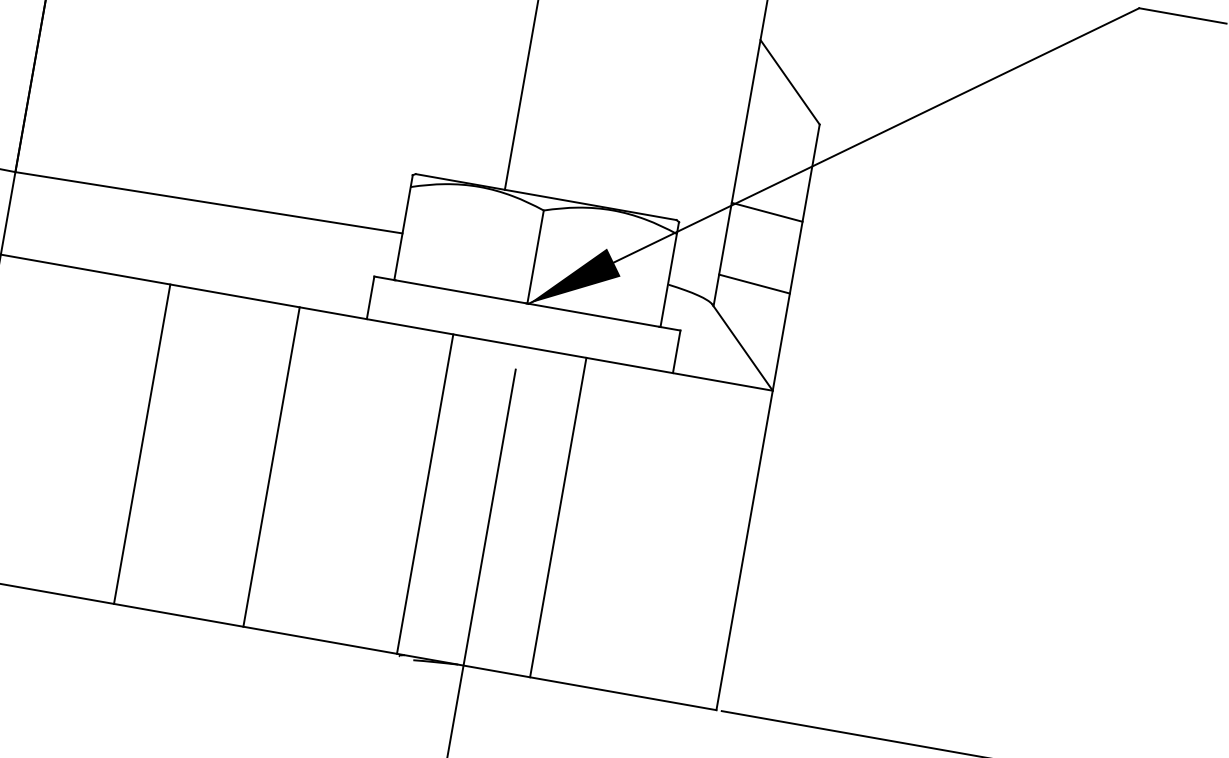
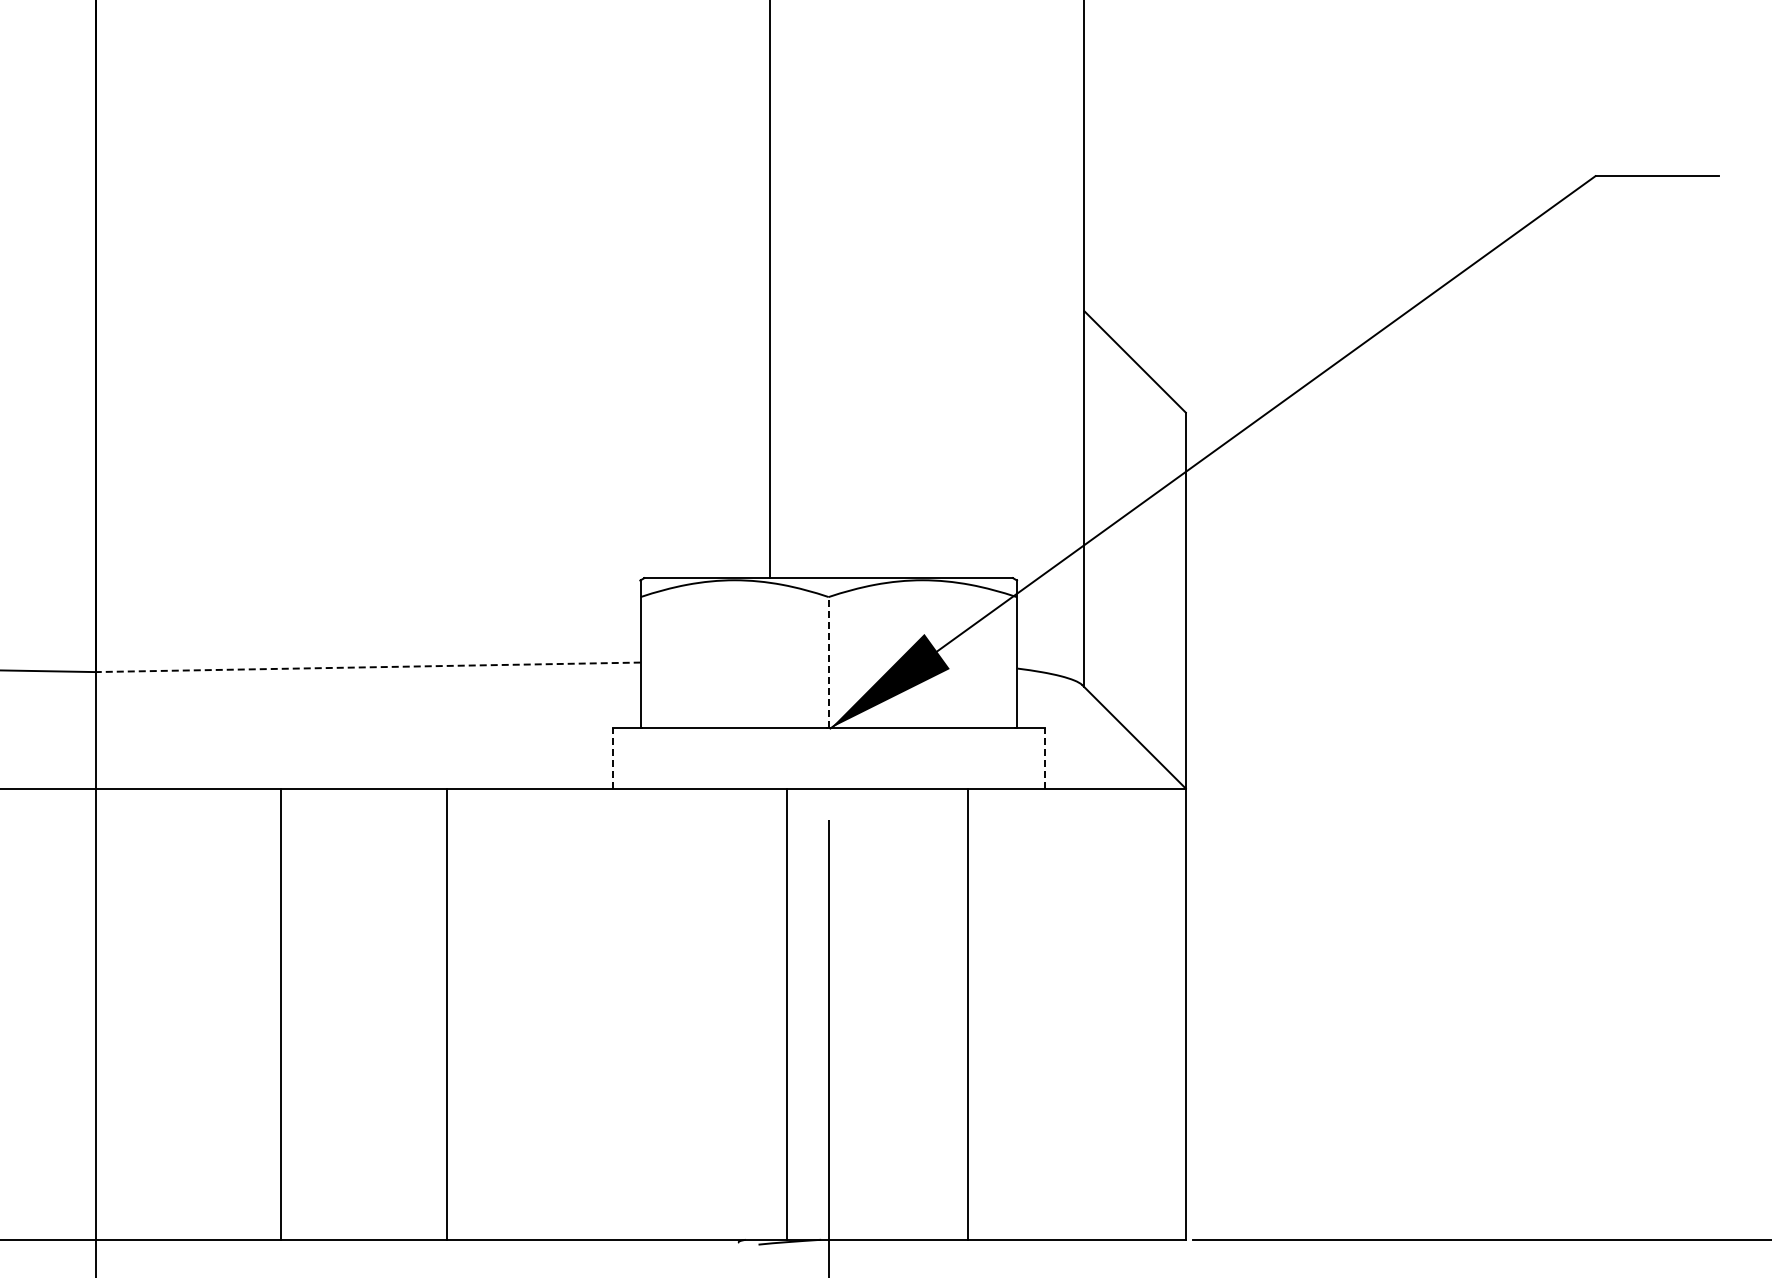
line: (209, 202) -> (368, 667), solid -> dashed
line: (766, 212) -> (1134, 545), removed
line: (535, 256) -> (828, 662), solid -> dashed
line: (754, 283) -> (1134, 646), removed
line: (370, 297) -> (612, 758), solid -> dashed
line: (676, 351) -> (1044, 758), solid -> dashed
line: (141, 443) -> (280, 1013), moved
line: (271, 466) -> (446, 1013), moved
line: (425, 493) -> (786, 1013), moved
line: (558, 517) -> (967, 1013), moved

